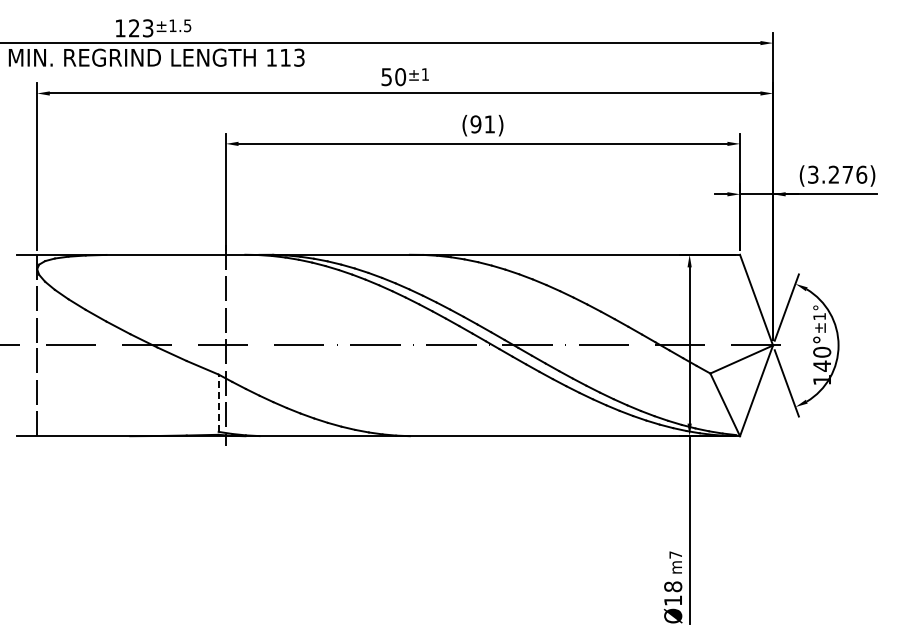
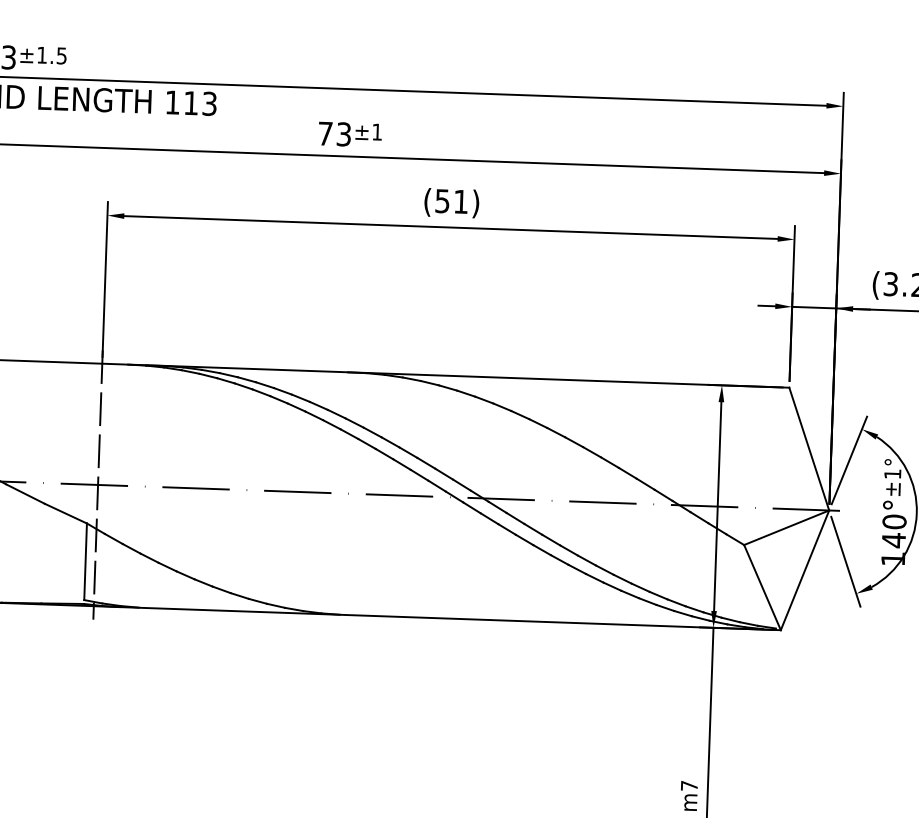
text: (393, 77) -> (334, 134), 50 -> 73
text: (475, 124) -> (441, 201), (91) -> (51)
line: (218, 403) -> (85, 562), dashed -> solid

